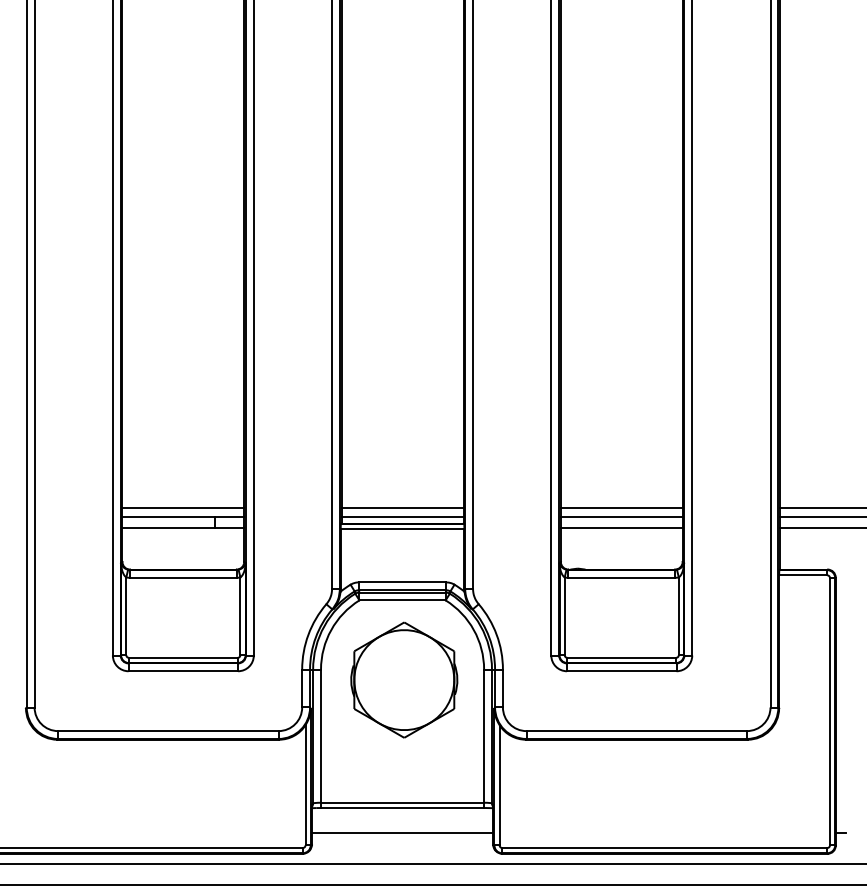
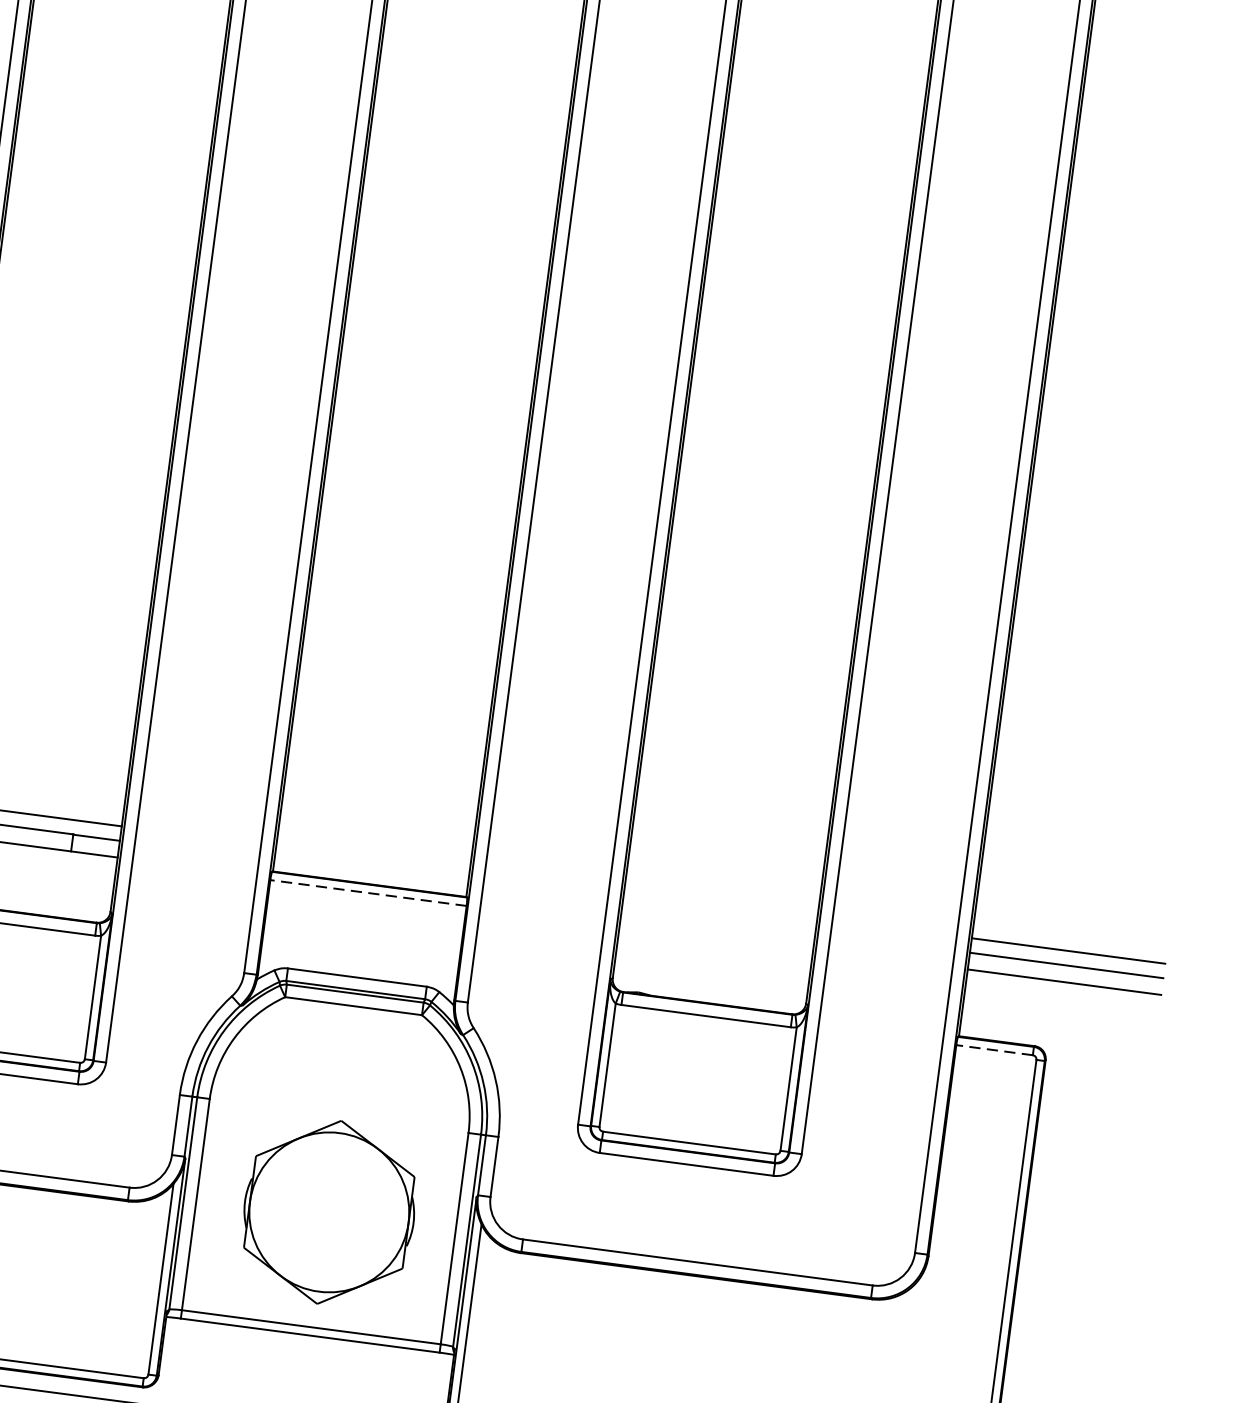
line: (402, 507) -> (372, 858), removed
line: (621, 507) -> (720, 904), removed
line: (402, 516) -> (371, 873), removed
line: (621, 517) -> (718, 920), removed
line: (621, 527) -> (716, 936), removed
line: (402, 529) -> (368, 893), solid -> dashed
line: (802, 575) -> (993, 1050), solid -> dashed
part: (404, 679) -> (329, 1211), moved
line: (402, 832) -> (305, 1374), removed

